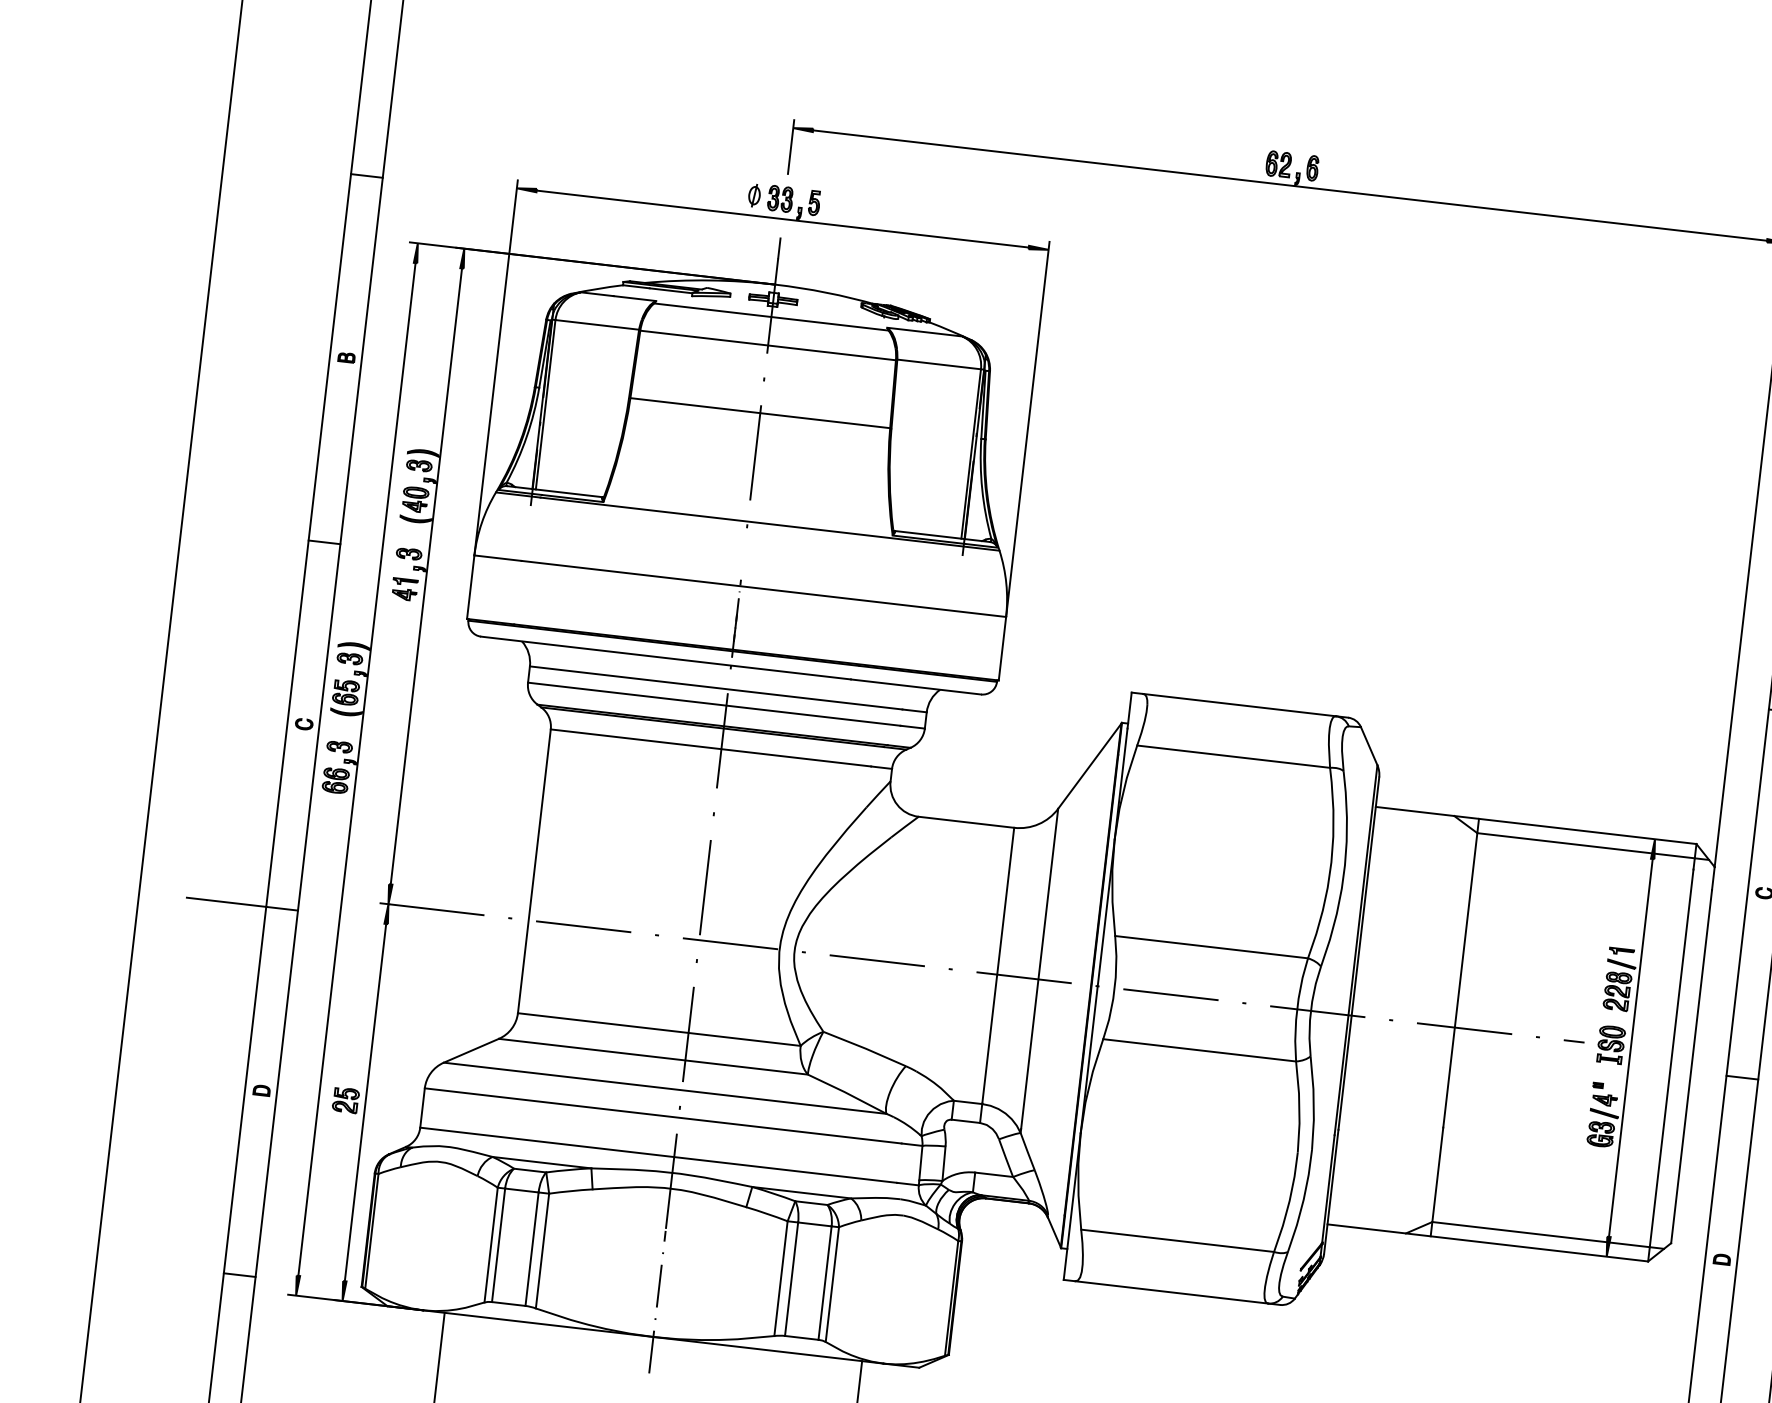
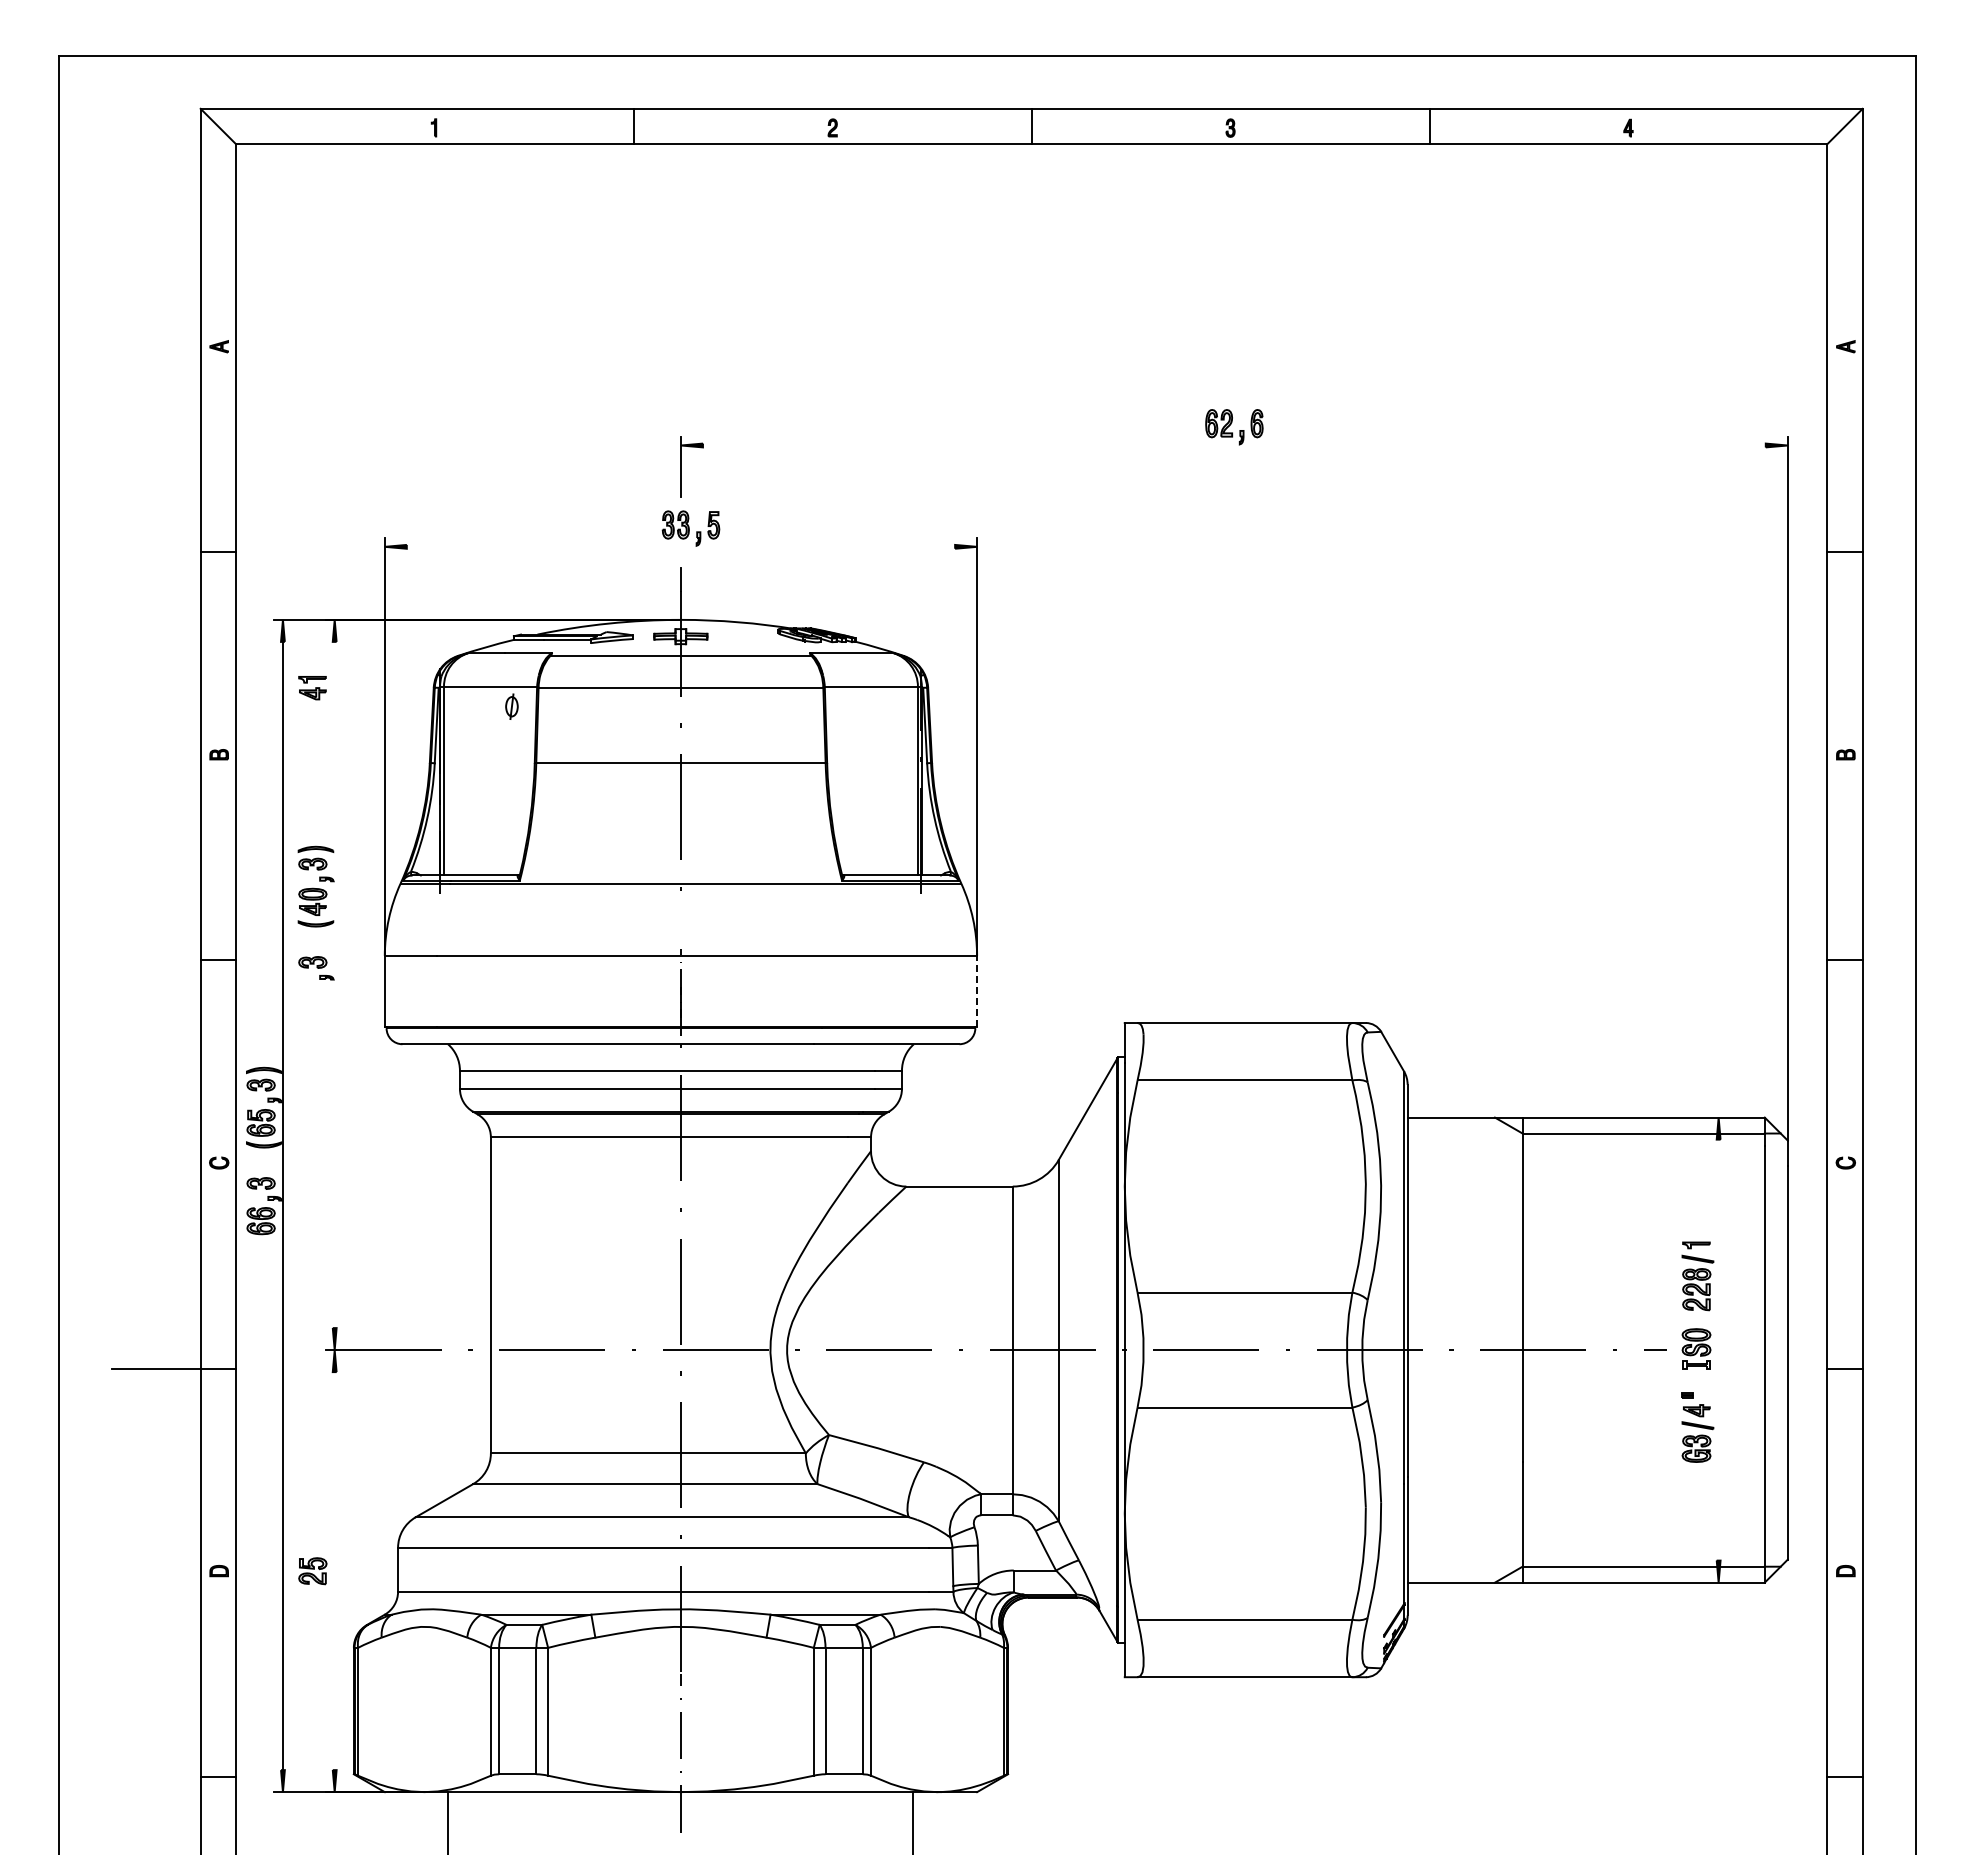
line: (1289, 185) -> (1233, 445), removed
part: (754, 195) -> (511, 706), moved
line: (782, 218) -> (680, 546), removed
line: (426, 575) -> (334, 984), removed
part: (404, 589) -> (312, 688), moved
line: (1002, 648) -> (977, 990), solid -> dashed
line: (1630, 1047) -> (1718, 1349), removed
line: (365, 1102) -> (334, 1571), removed

